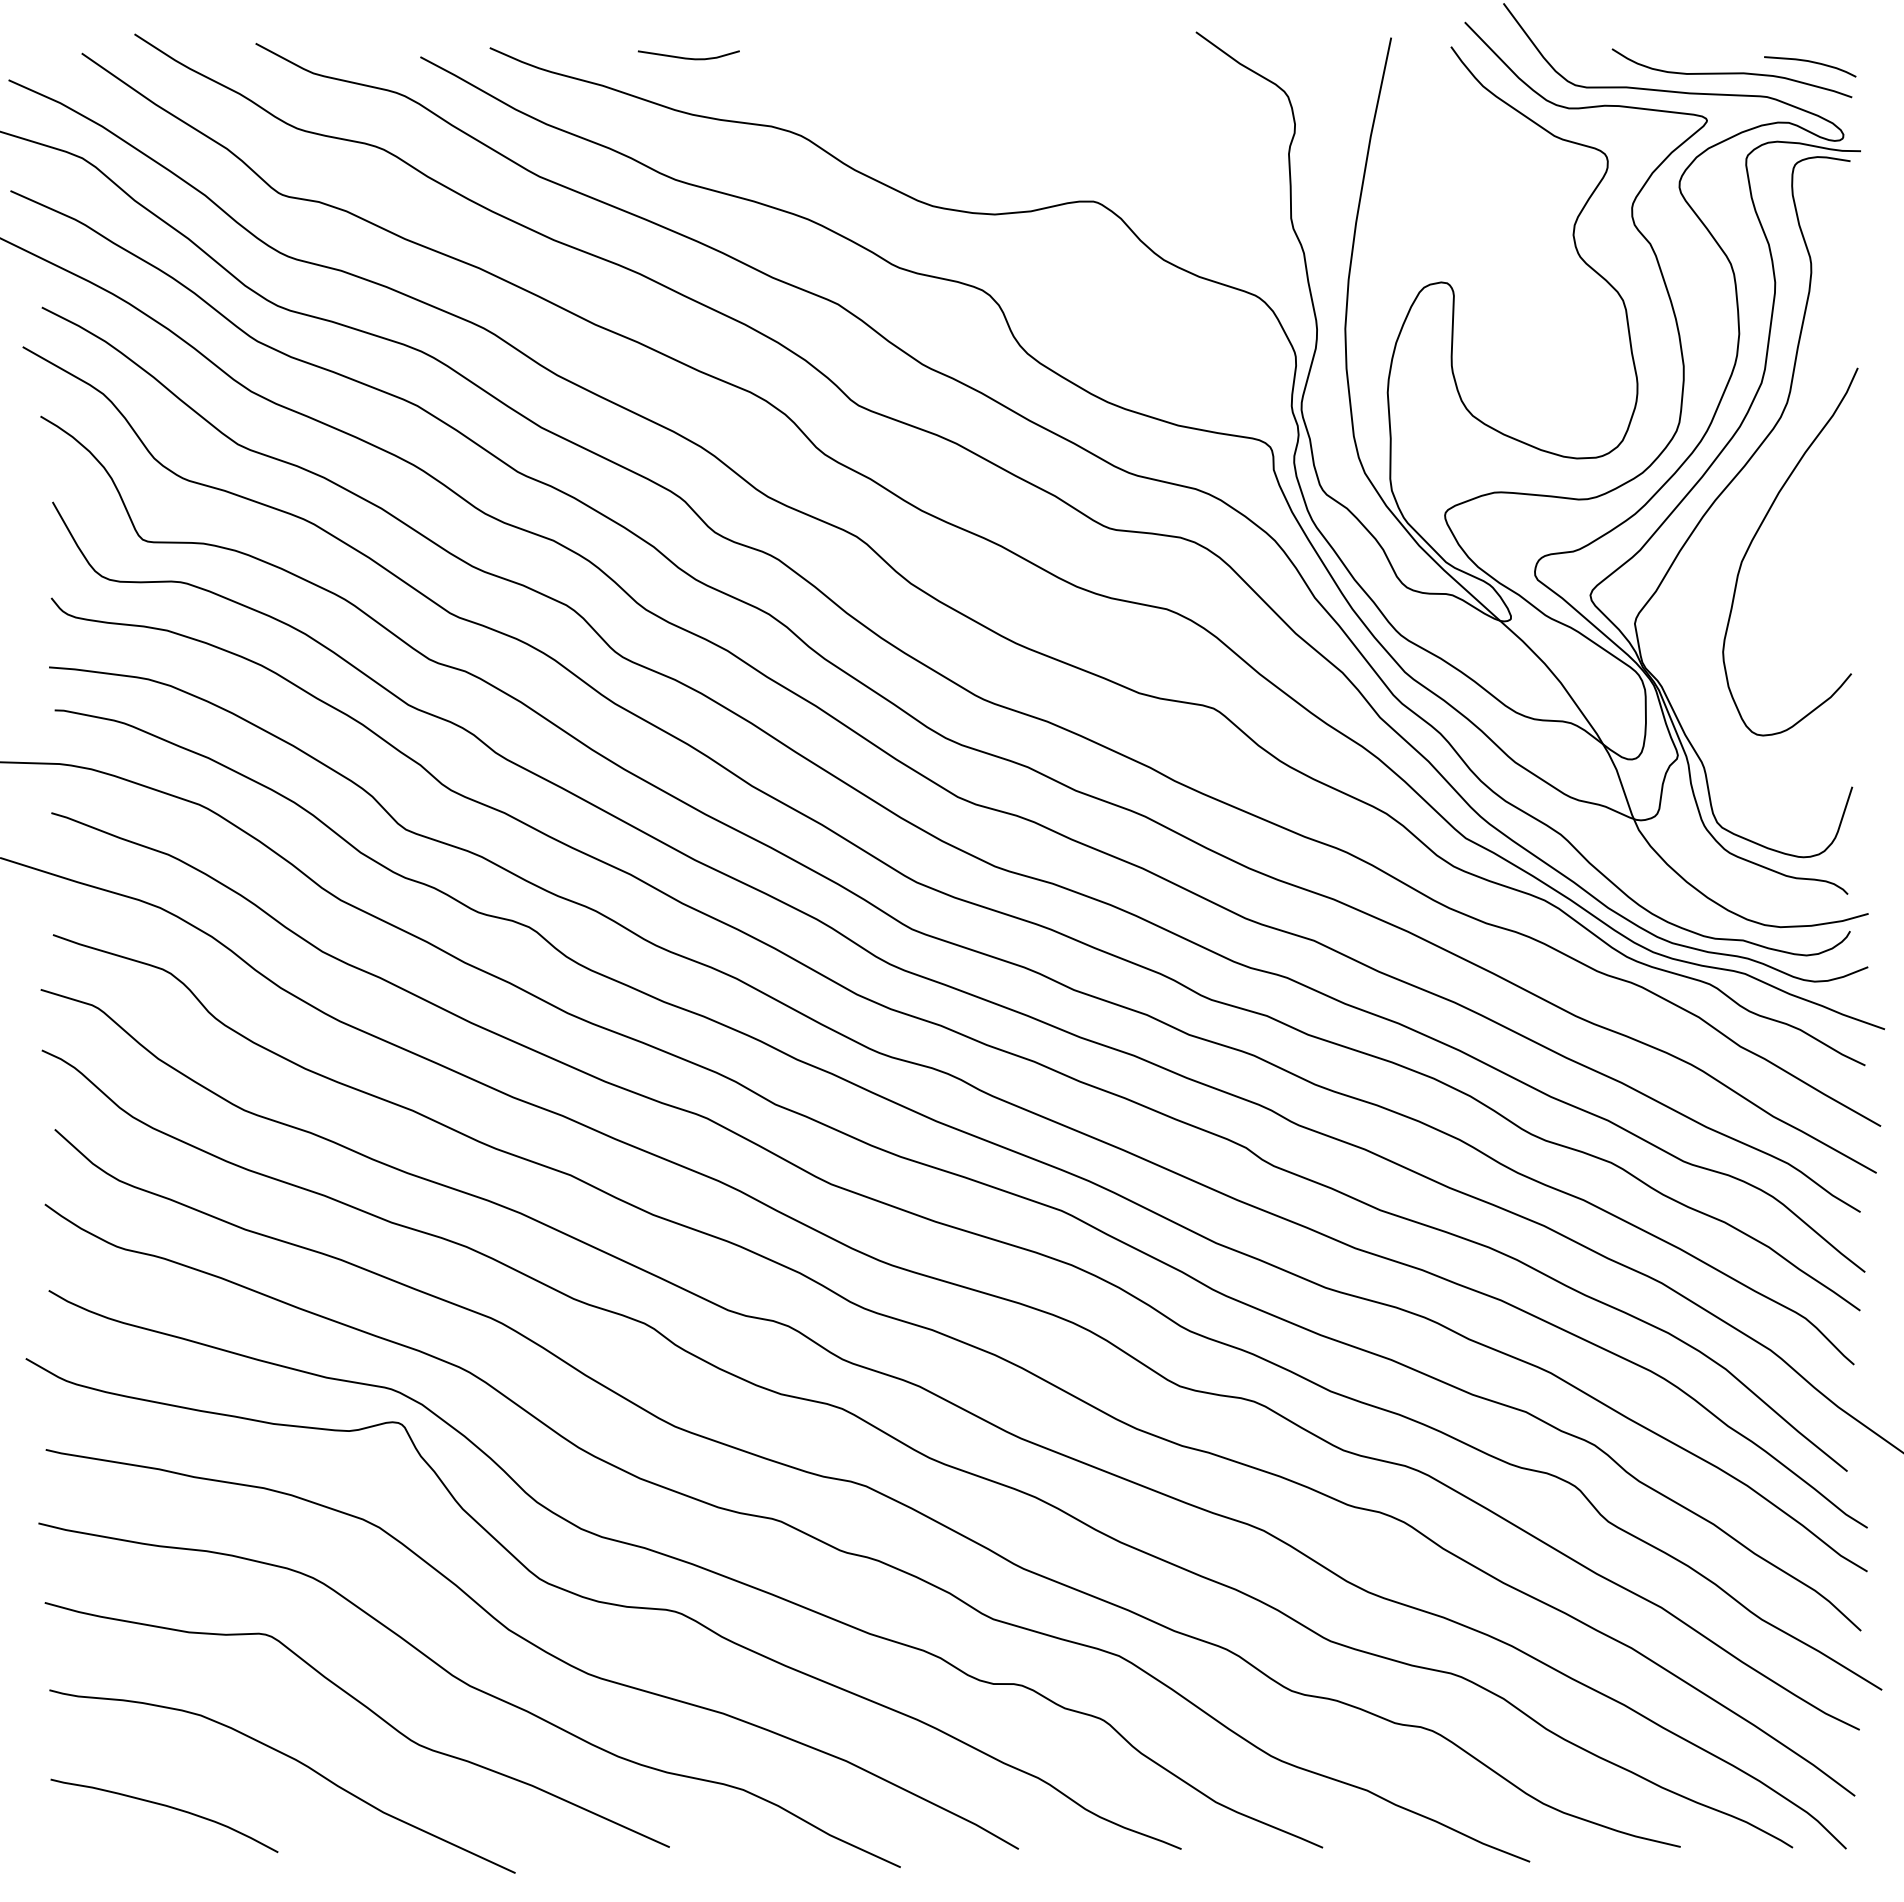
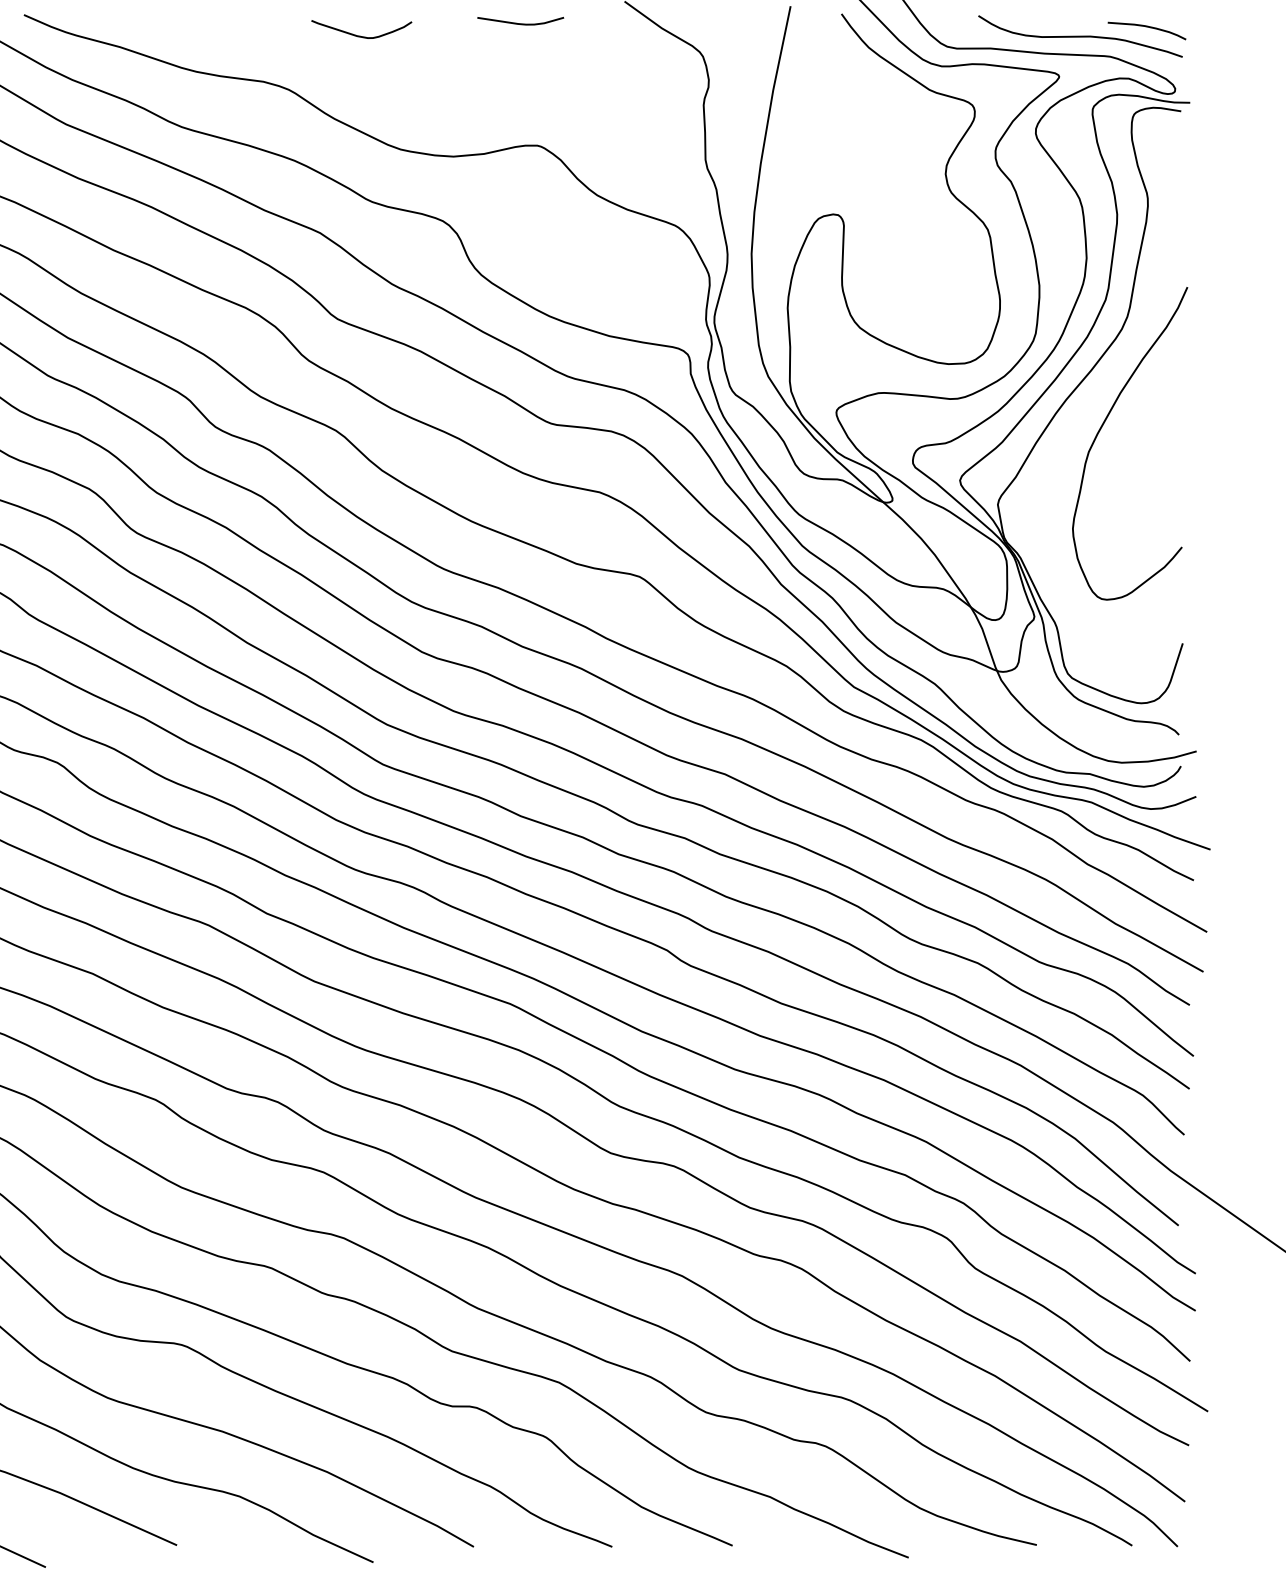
curve: (688, 57) -> (520, 23), moved
curve: (886, 72) -> (361, 35), added

